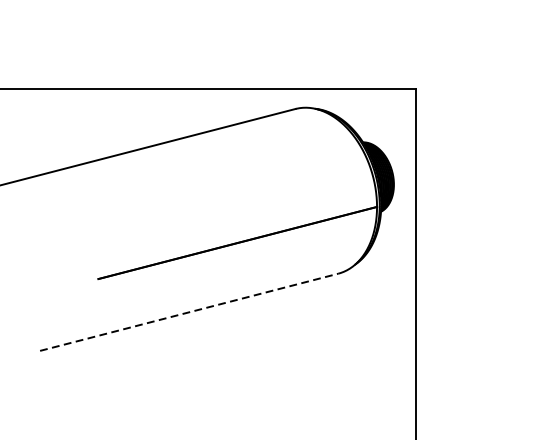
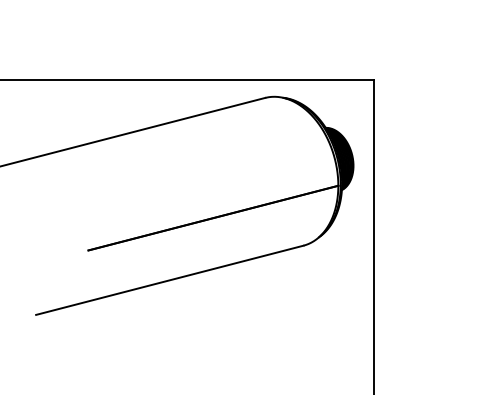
line: (189, 312) -> (170, 280), dashed -> solid

